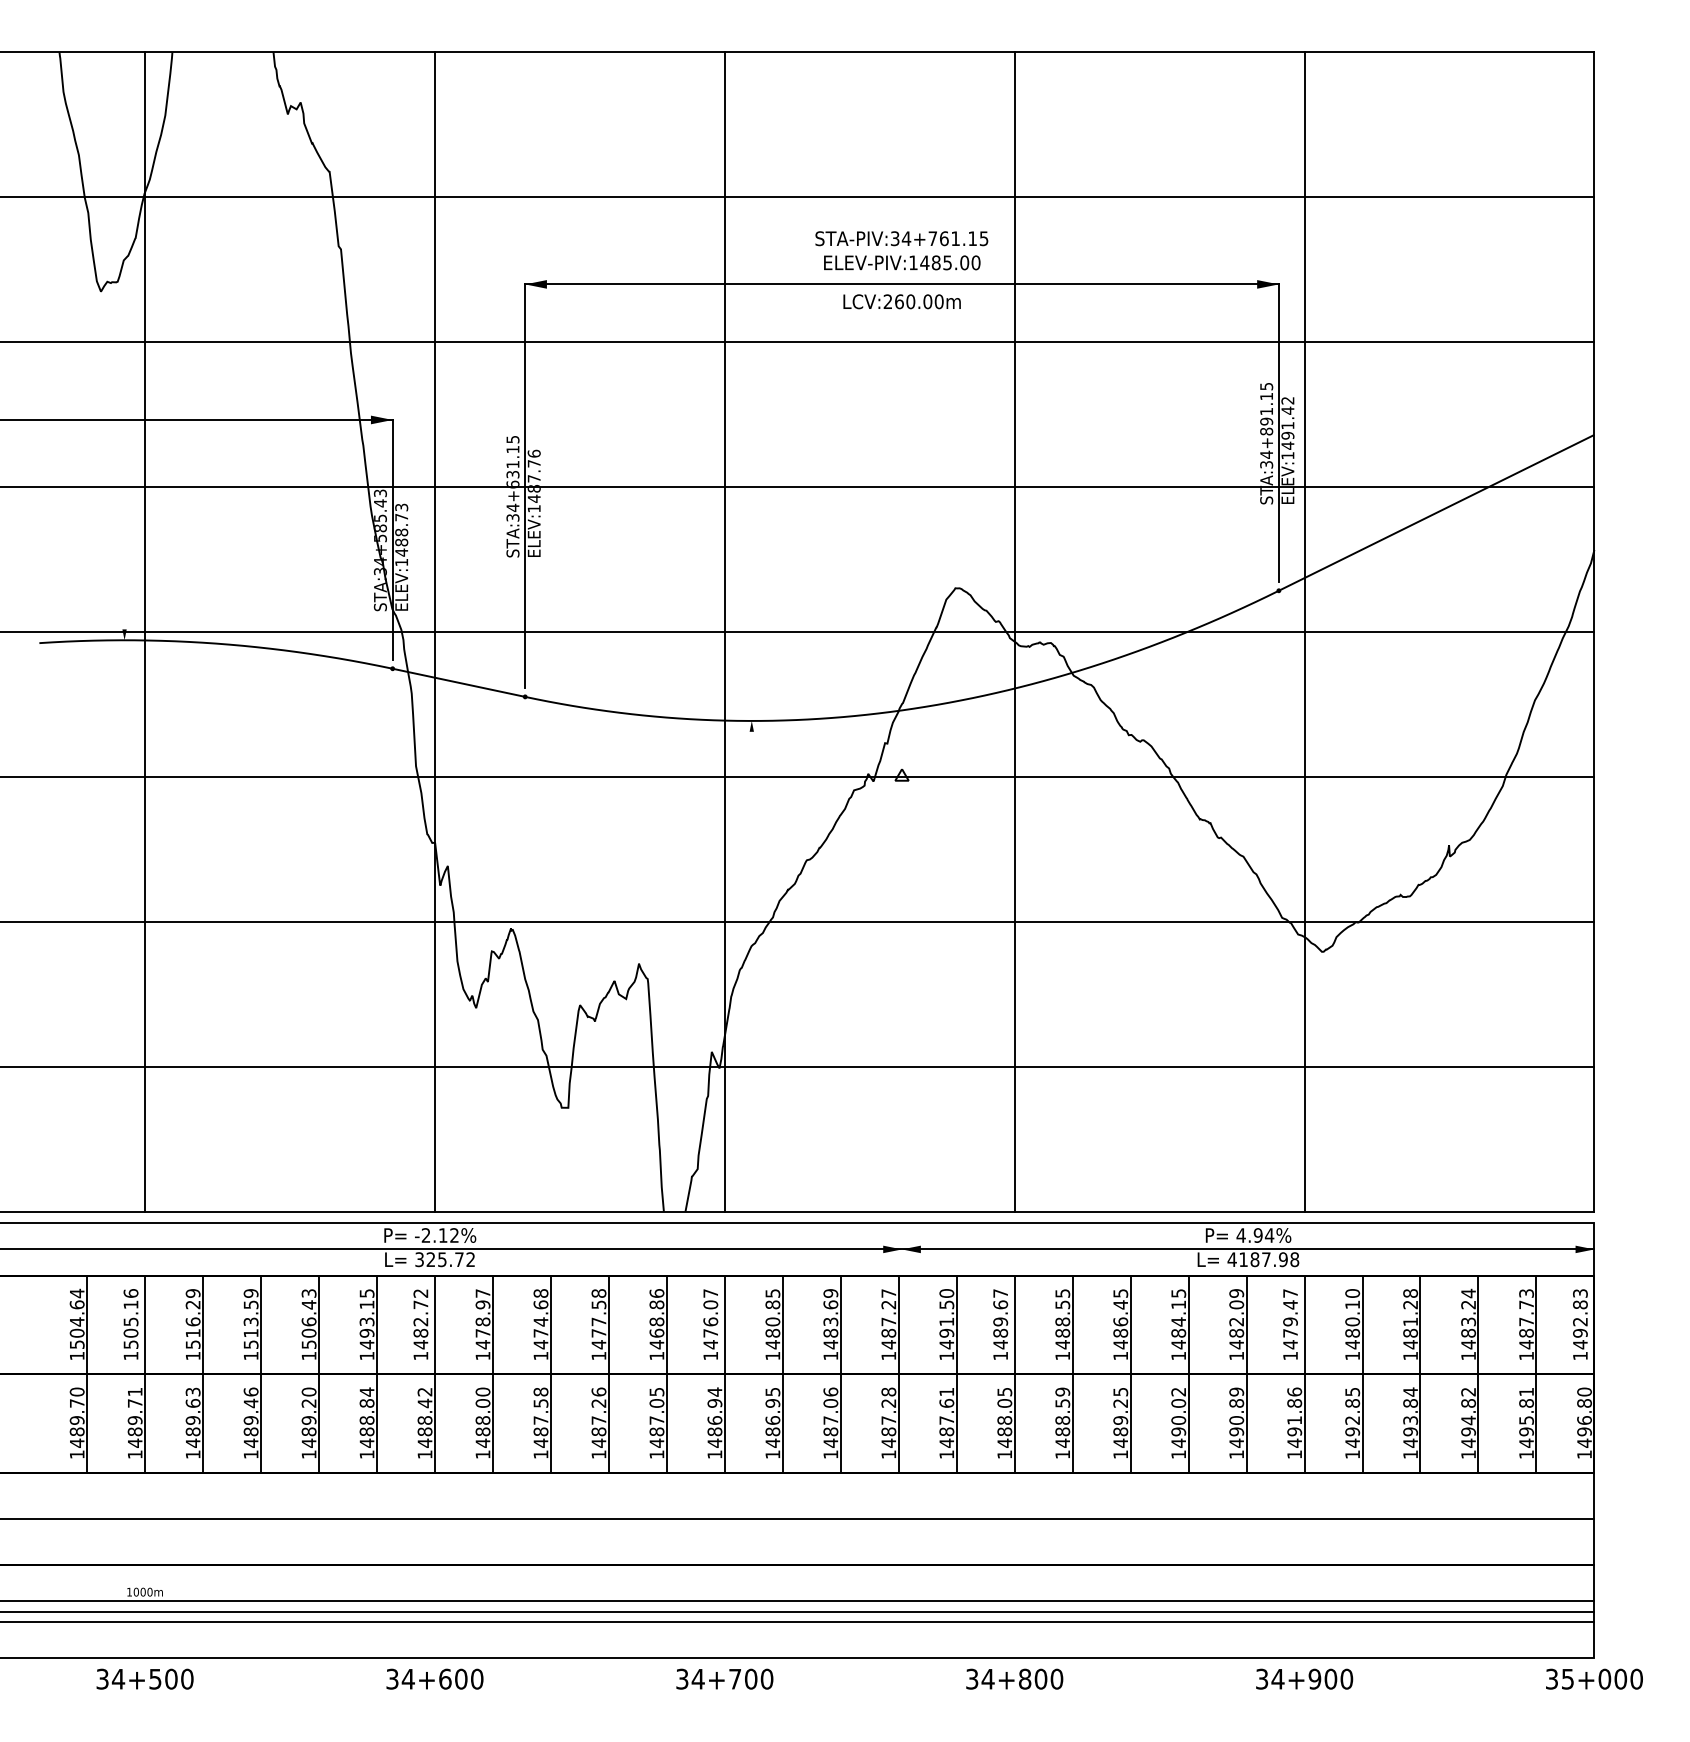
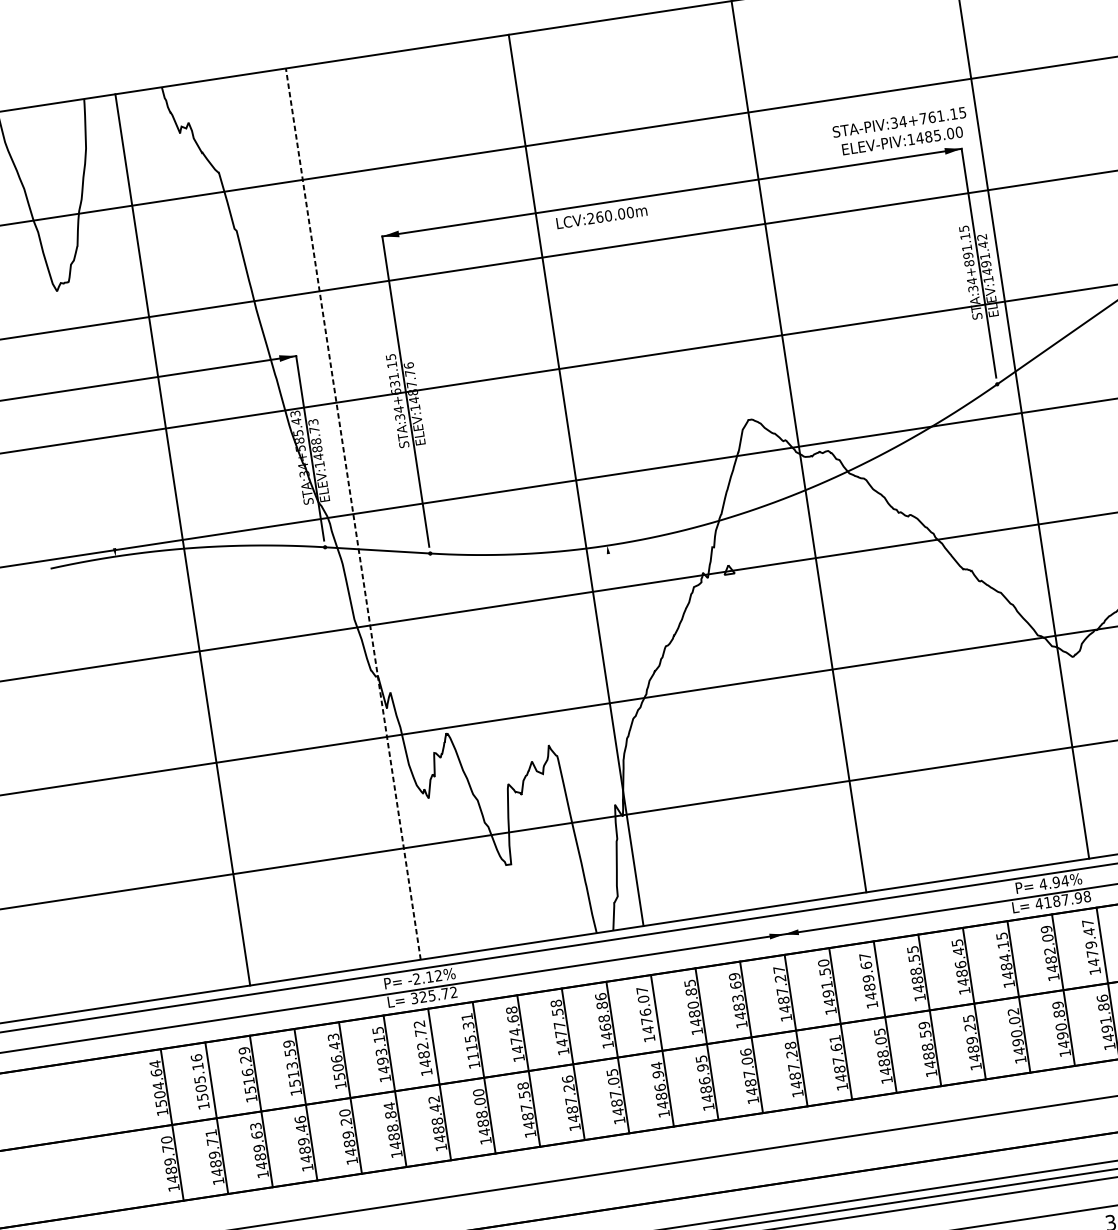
text: (901, 250) -> (900, 131), moved
text: (901, 301) -> (601, 216), moved
line: (145, 631) -> (183, 539), moved
line: (434, 631) -> (352, 513), solid -> dashed
text: (482, 1319) -> (469, 1037), 1478.97 -> 1115.31

